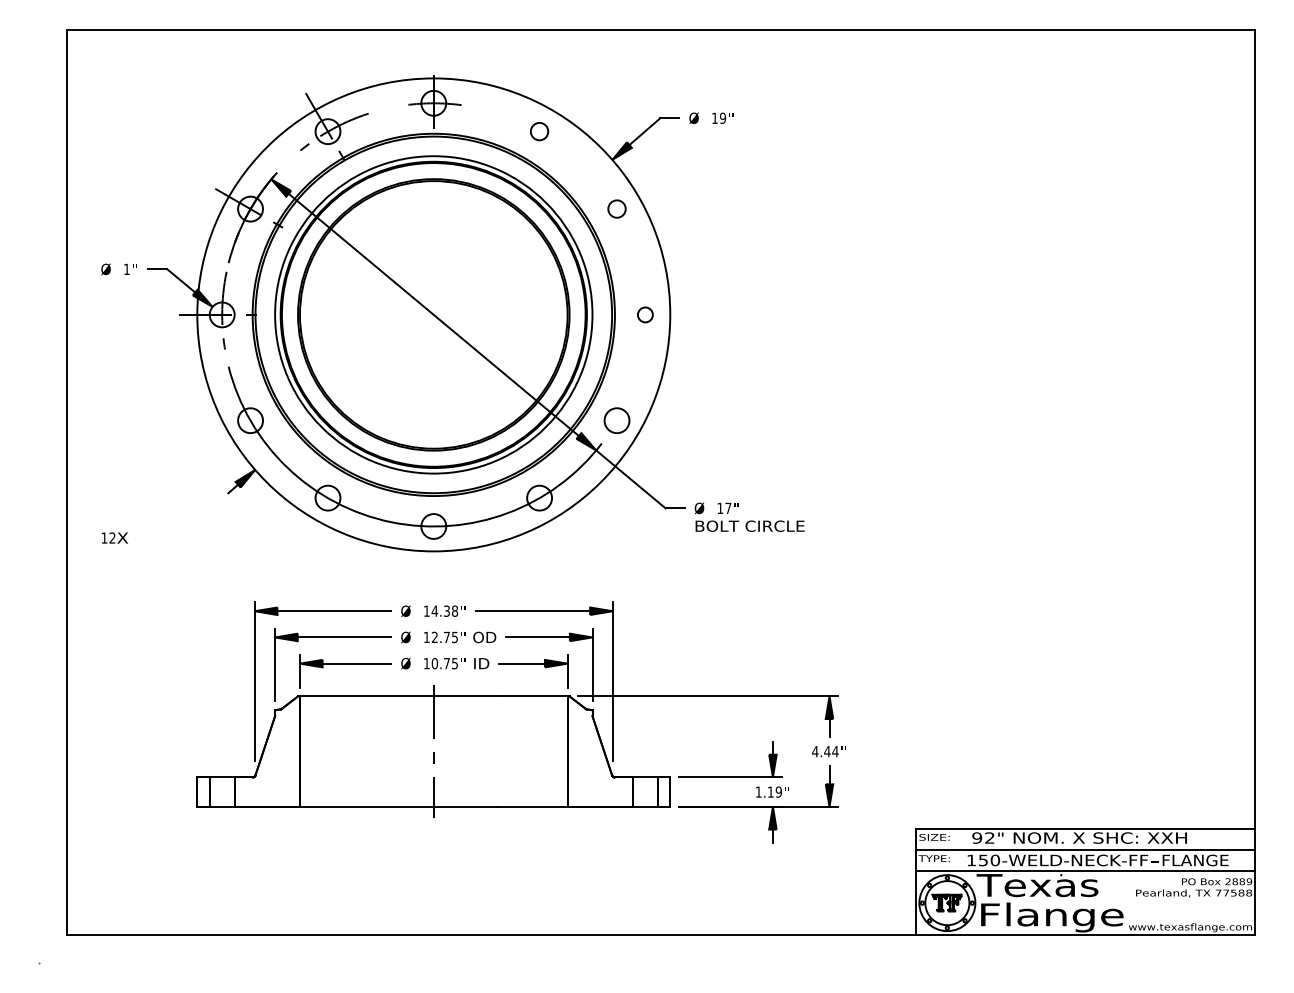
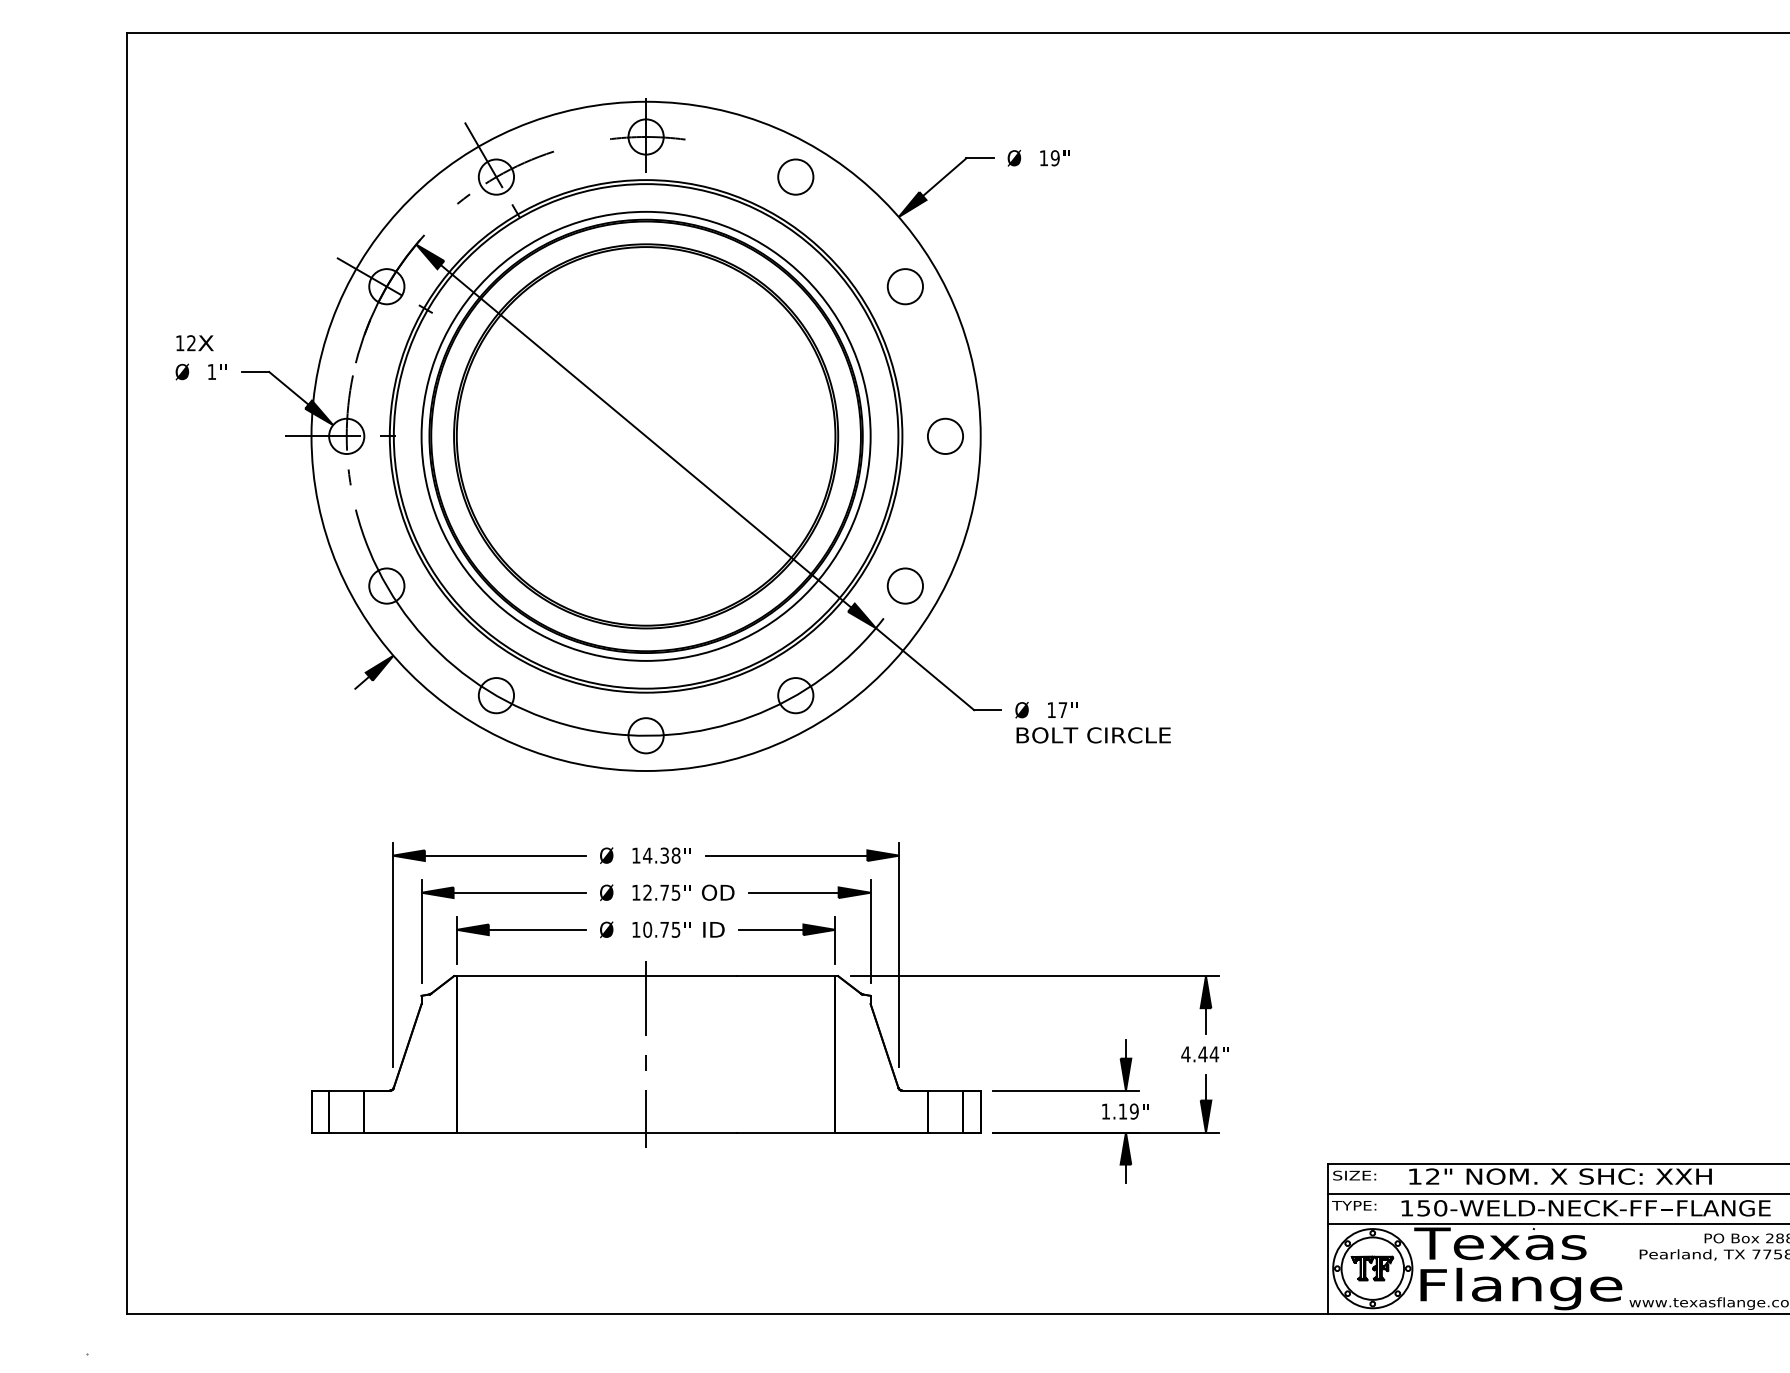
circle: (539, 131) -> (795, 176), size x1.43
circle: (616, 208) -> (904, 285), size x1.43
circle: (645, 314) -> (945, 435), size x1.67
text: (114, 537) -> (194, 342), moved
text: (977, 837) -> (1415, 1175), 92" -> 12"

